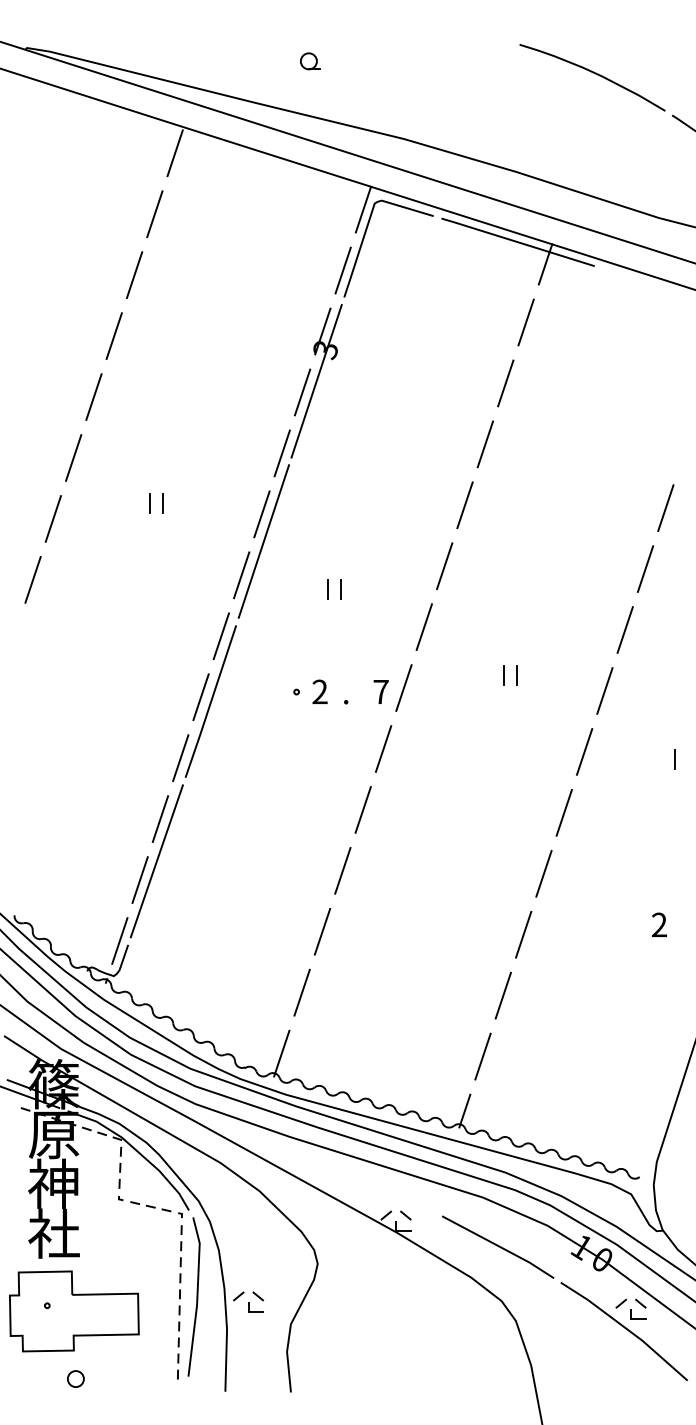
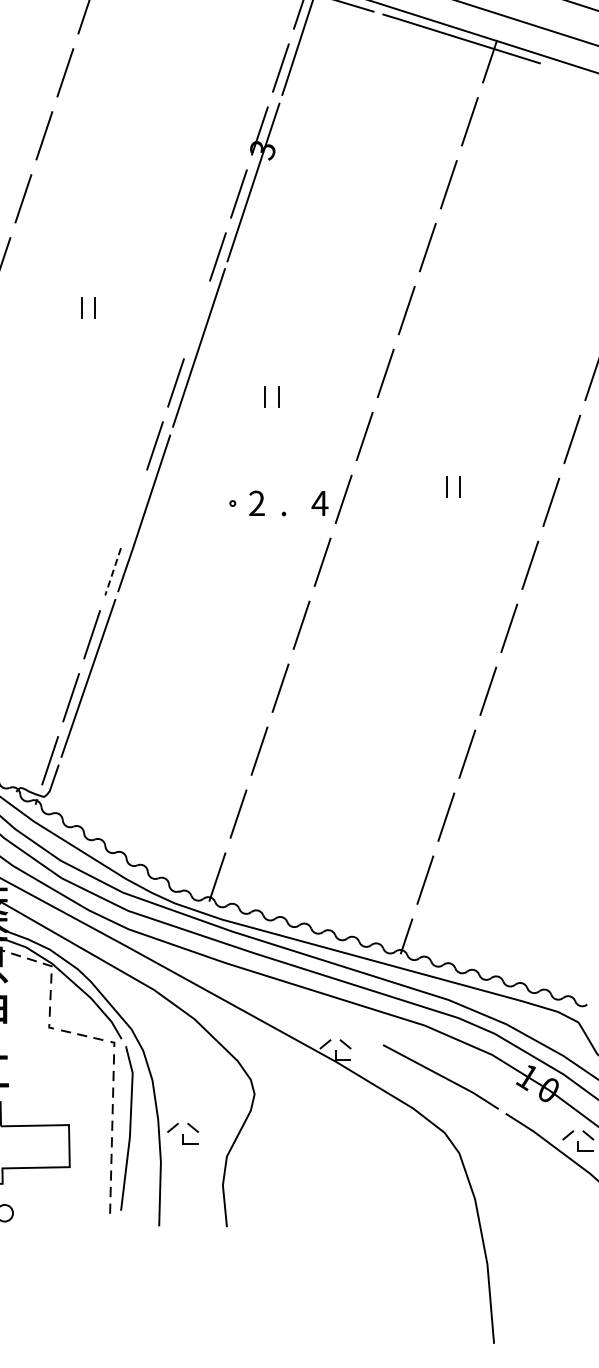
line: (261, 514) -> (196, 320), removed
text: (380, 691) -> (319, 502), 7 -> 4
line: (200, 696) -> (133, 508), removed
line: (180, 758) -> (112, 572), solid -> dashed

